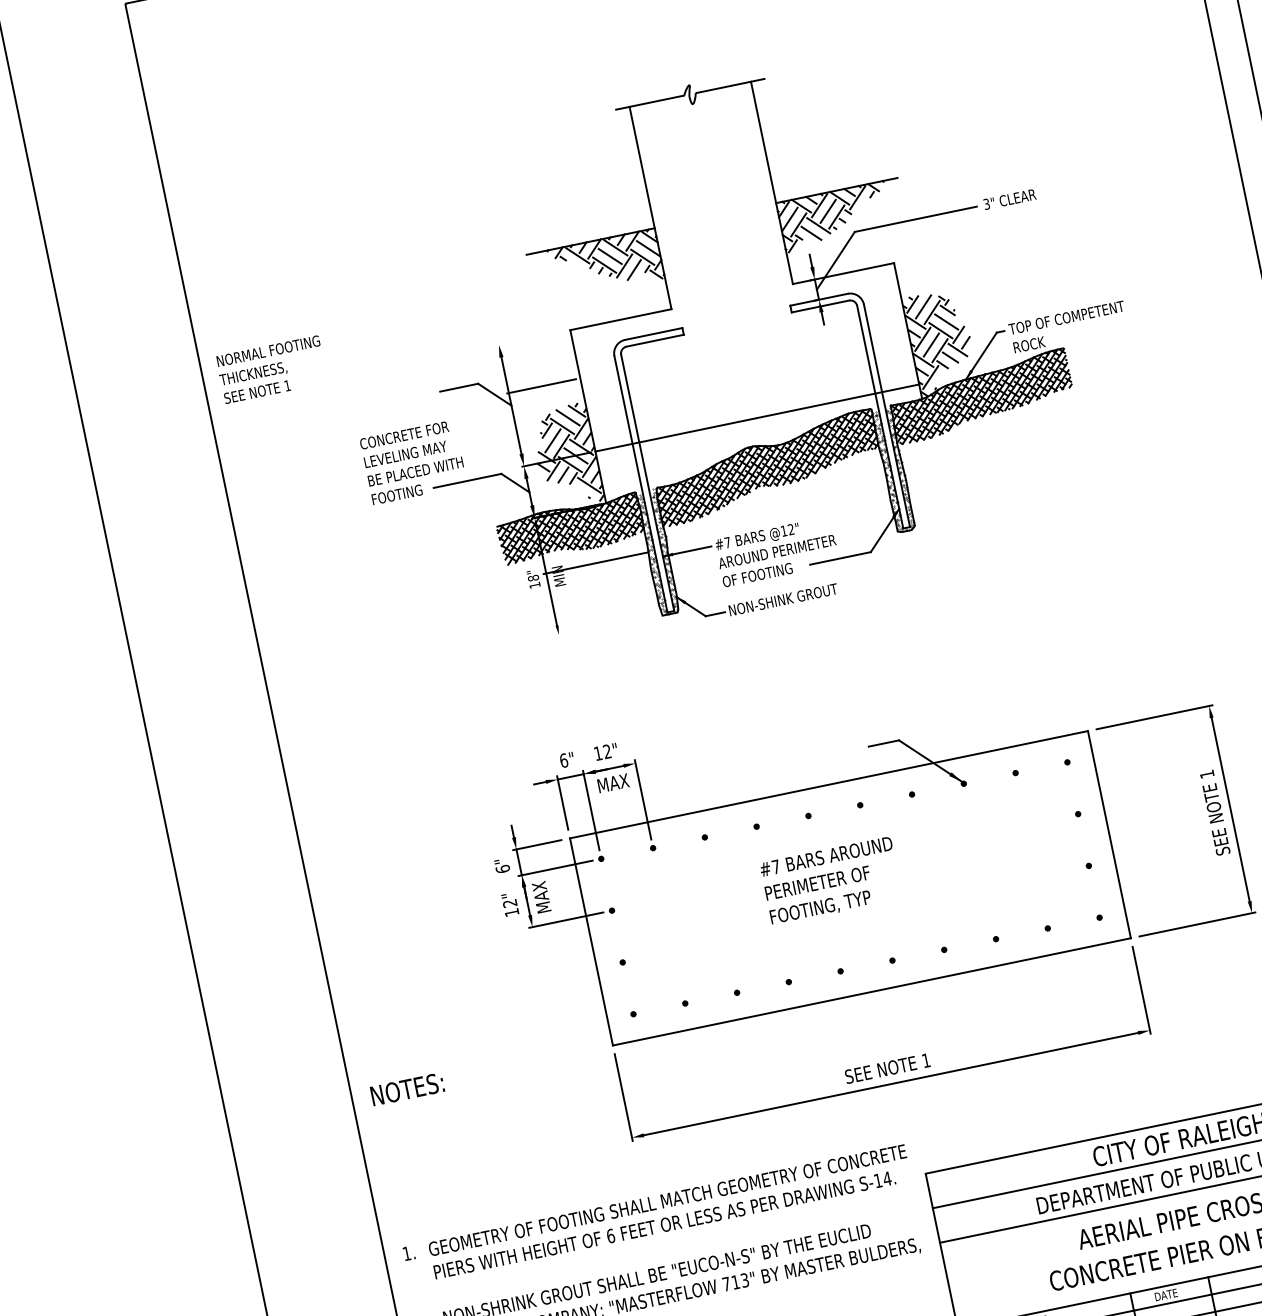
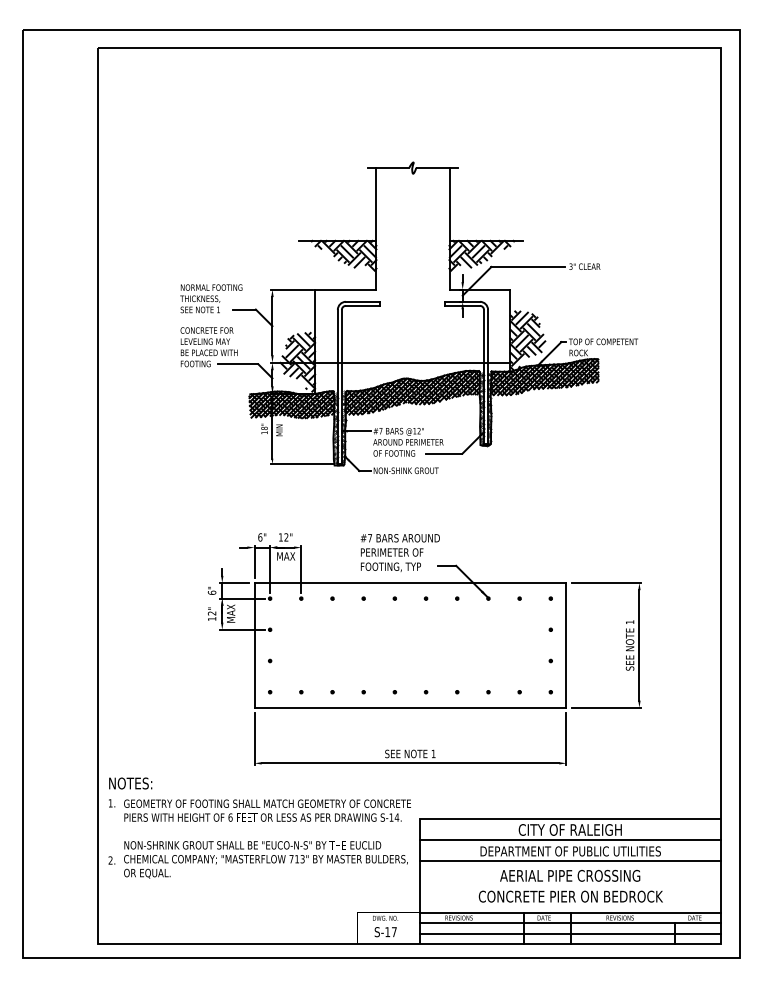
text: (271, 369) -> (211, 298), moved
line: (540, 386) -> (291, 289), moved
line: (594, 563) -> (301, 464), moved
text: (829, 880) -> (399, 552), moved
text: (407, 1089) -> (130, 783), moved

